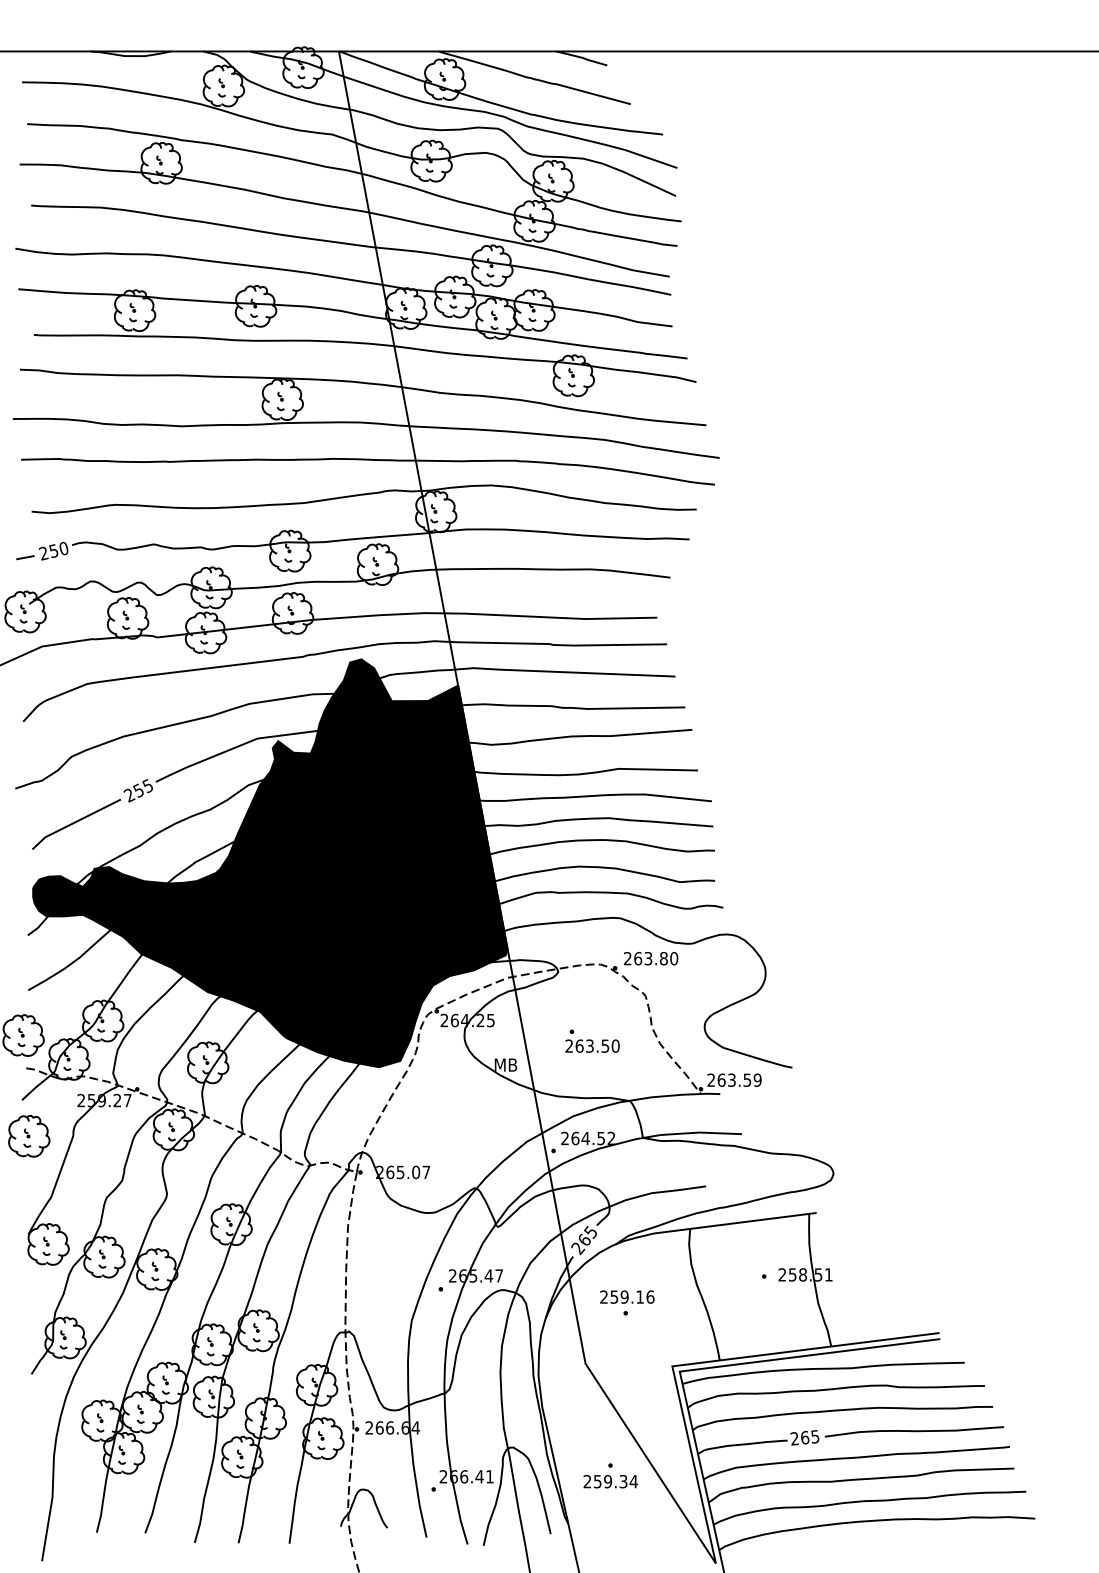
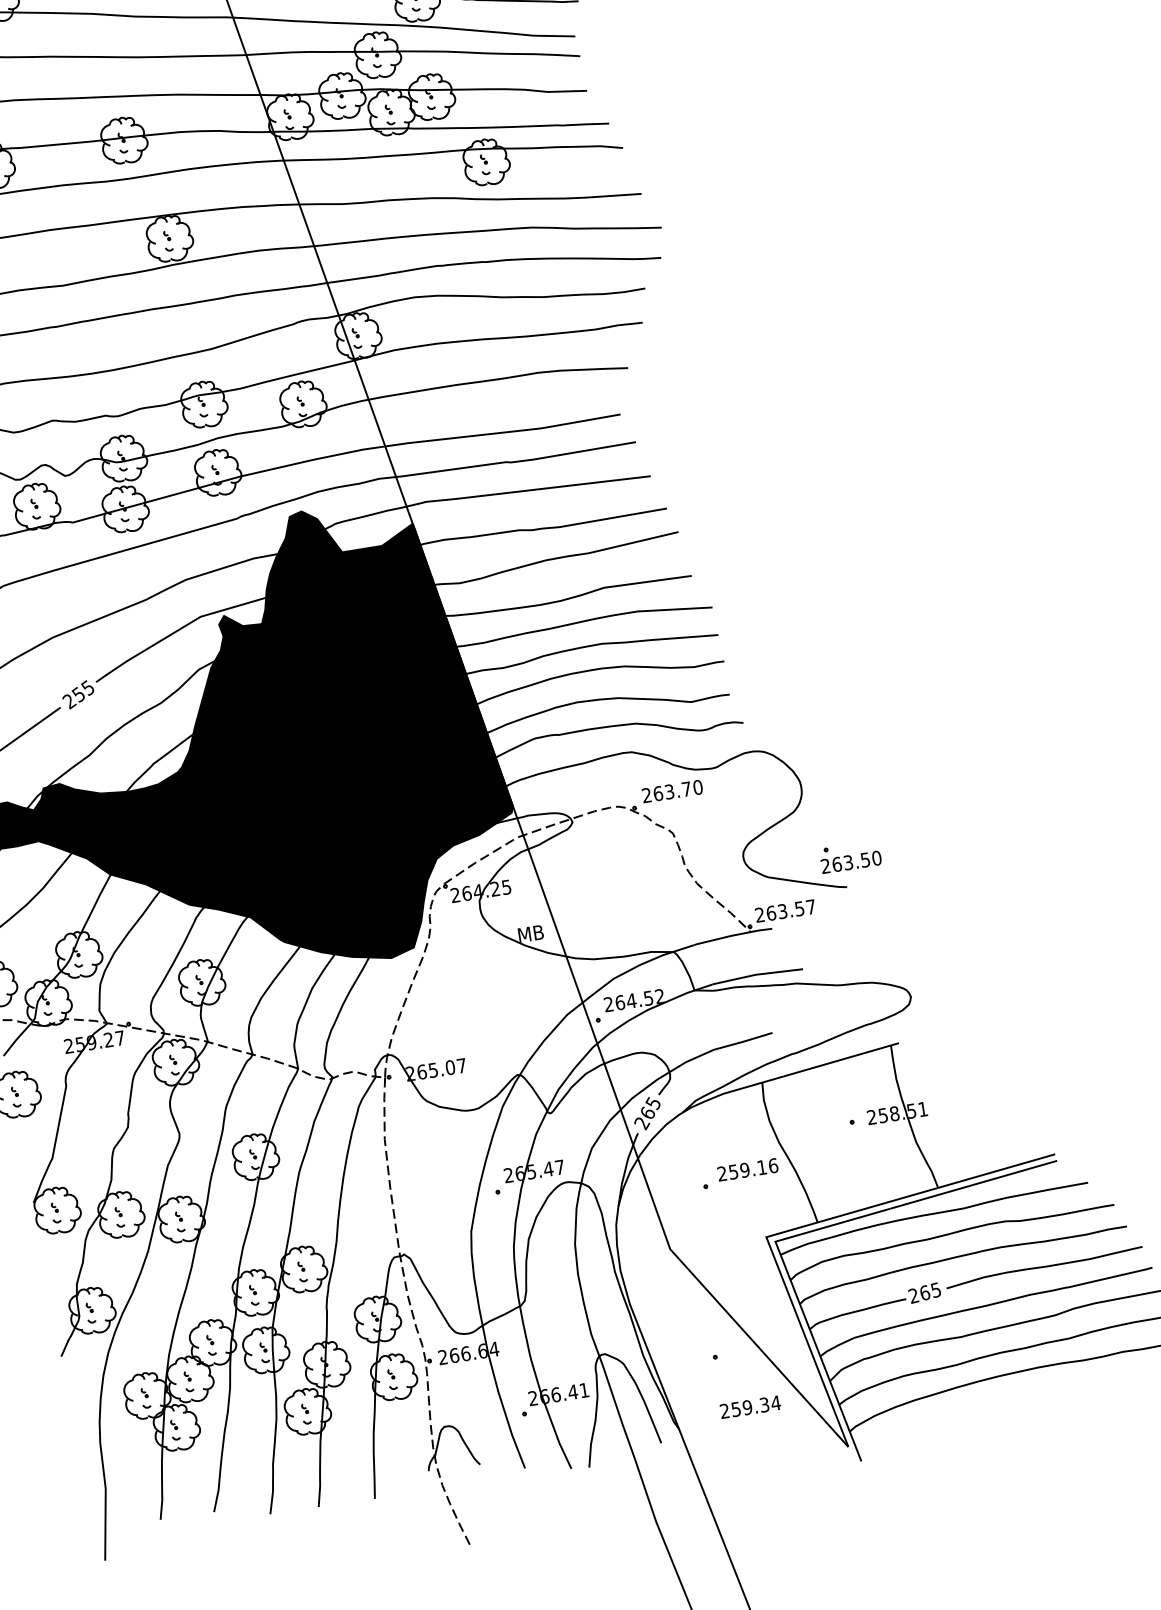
text: (663, 958) -> (686, 789), 263.80 -> 263.70
part: (592, 1040) -> (850, 856), moved
text: (757, 1079) -> (810, 906), 263.59 -> 263.57
text: (627, 1296) -> (747, 1169), moved
text: (610, 1481) -> (750, 1407), moved

